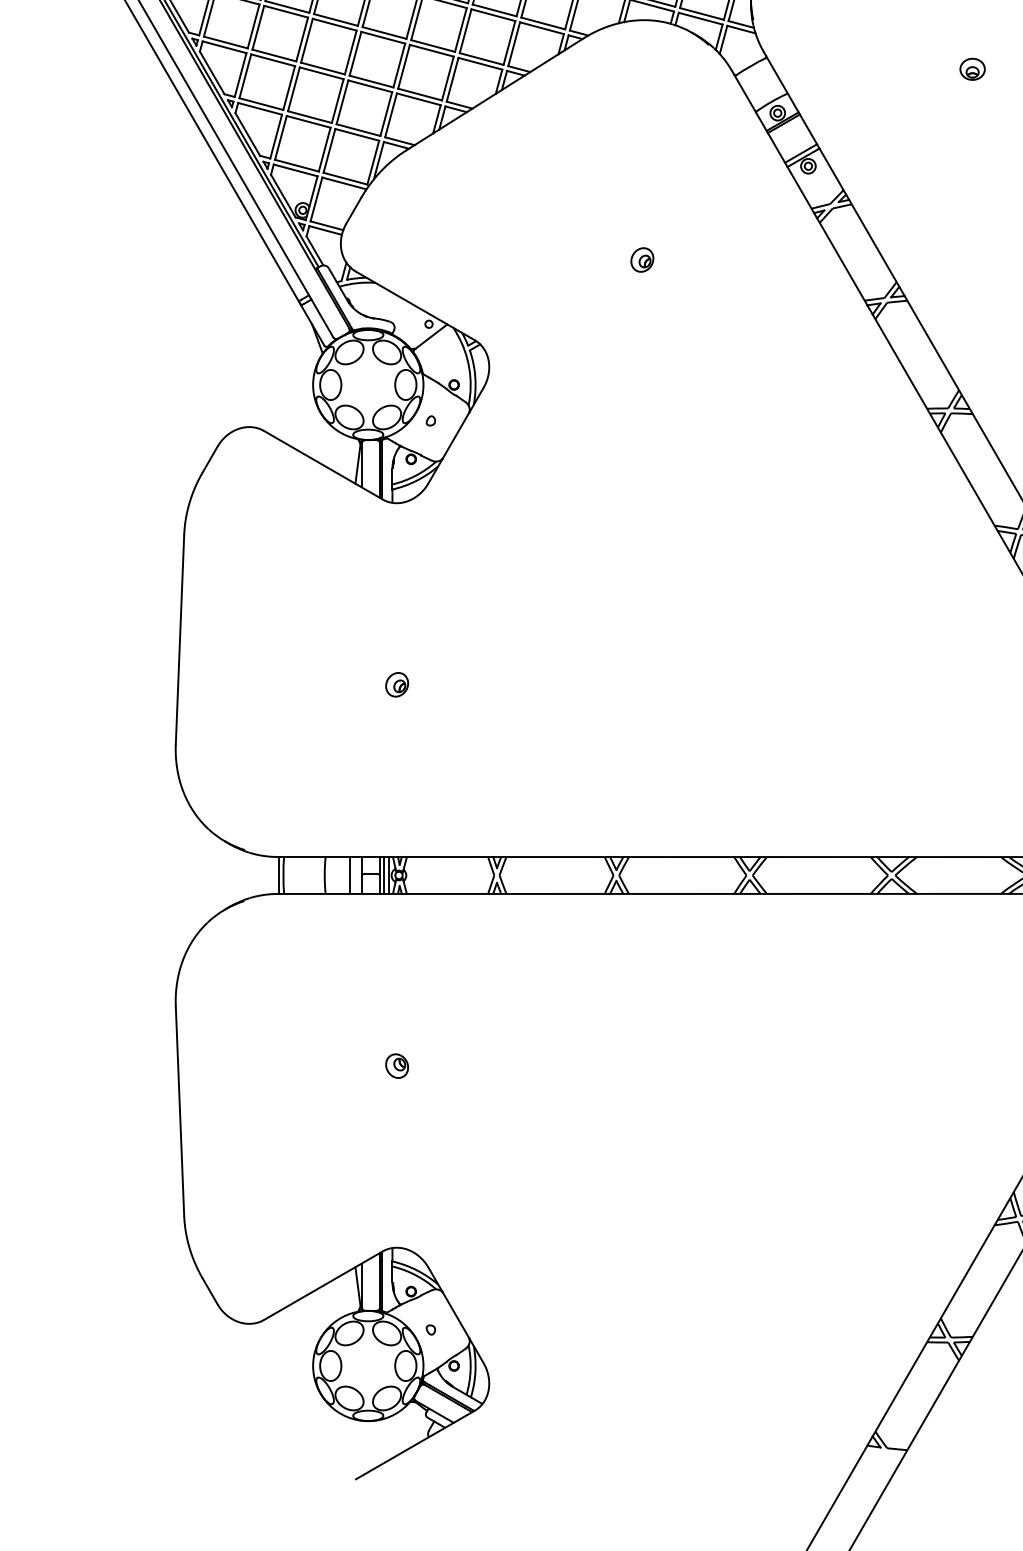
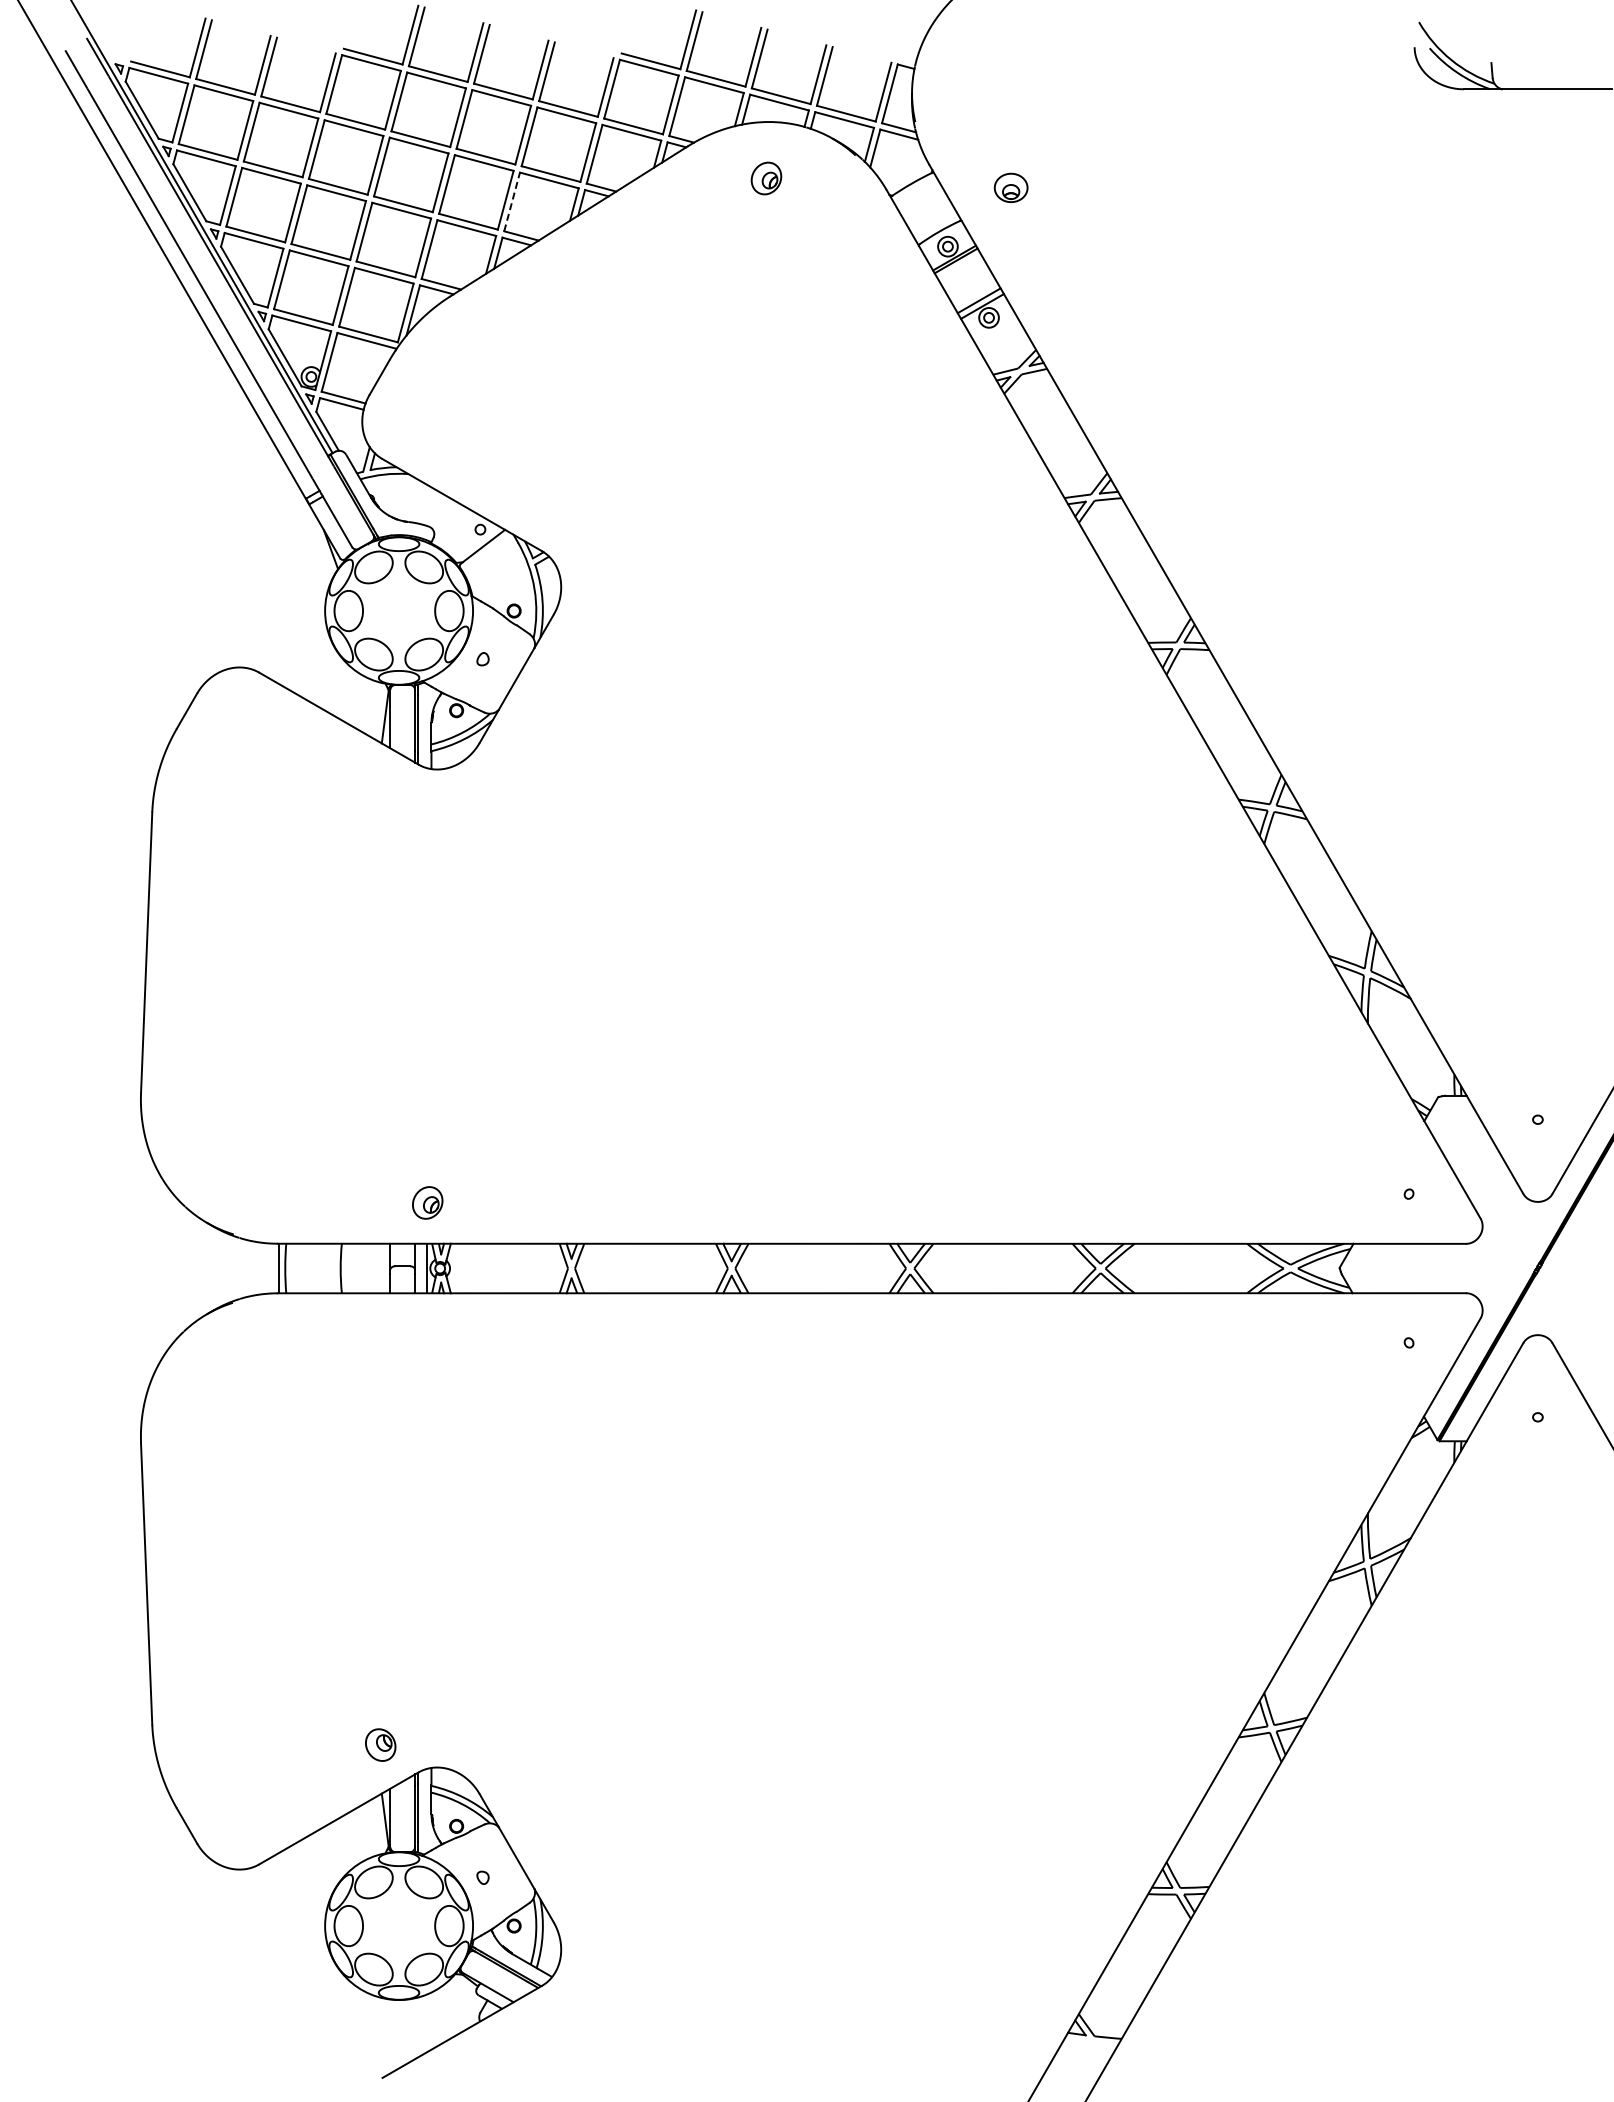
part: (972, 69) -> (1010, 187), moved
line: (452, 79) -> (512, 201), solid -> dashed
part: (642, 260) -> (766, 178), moved
part: (396, 684) -> (427, 1202), moved
line: (349, 875) -> (374, 1268), removed
line: (384, 875) -> (420, 1268), removed
part: (396, 1065) -> (380, 1744), moved

